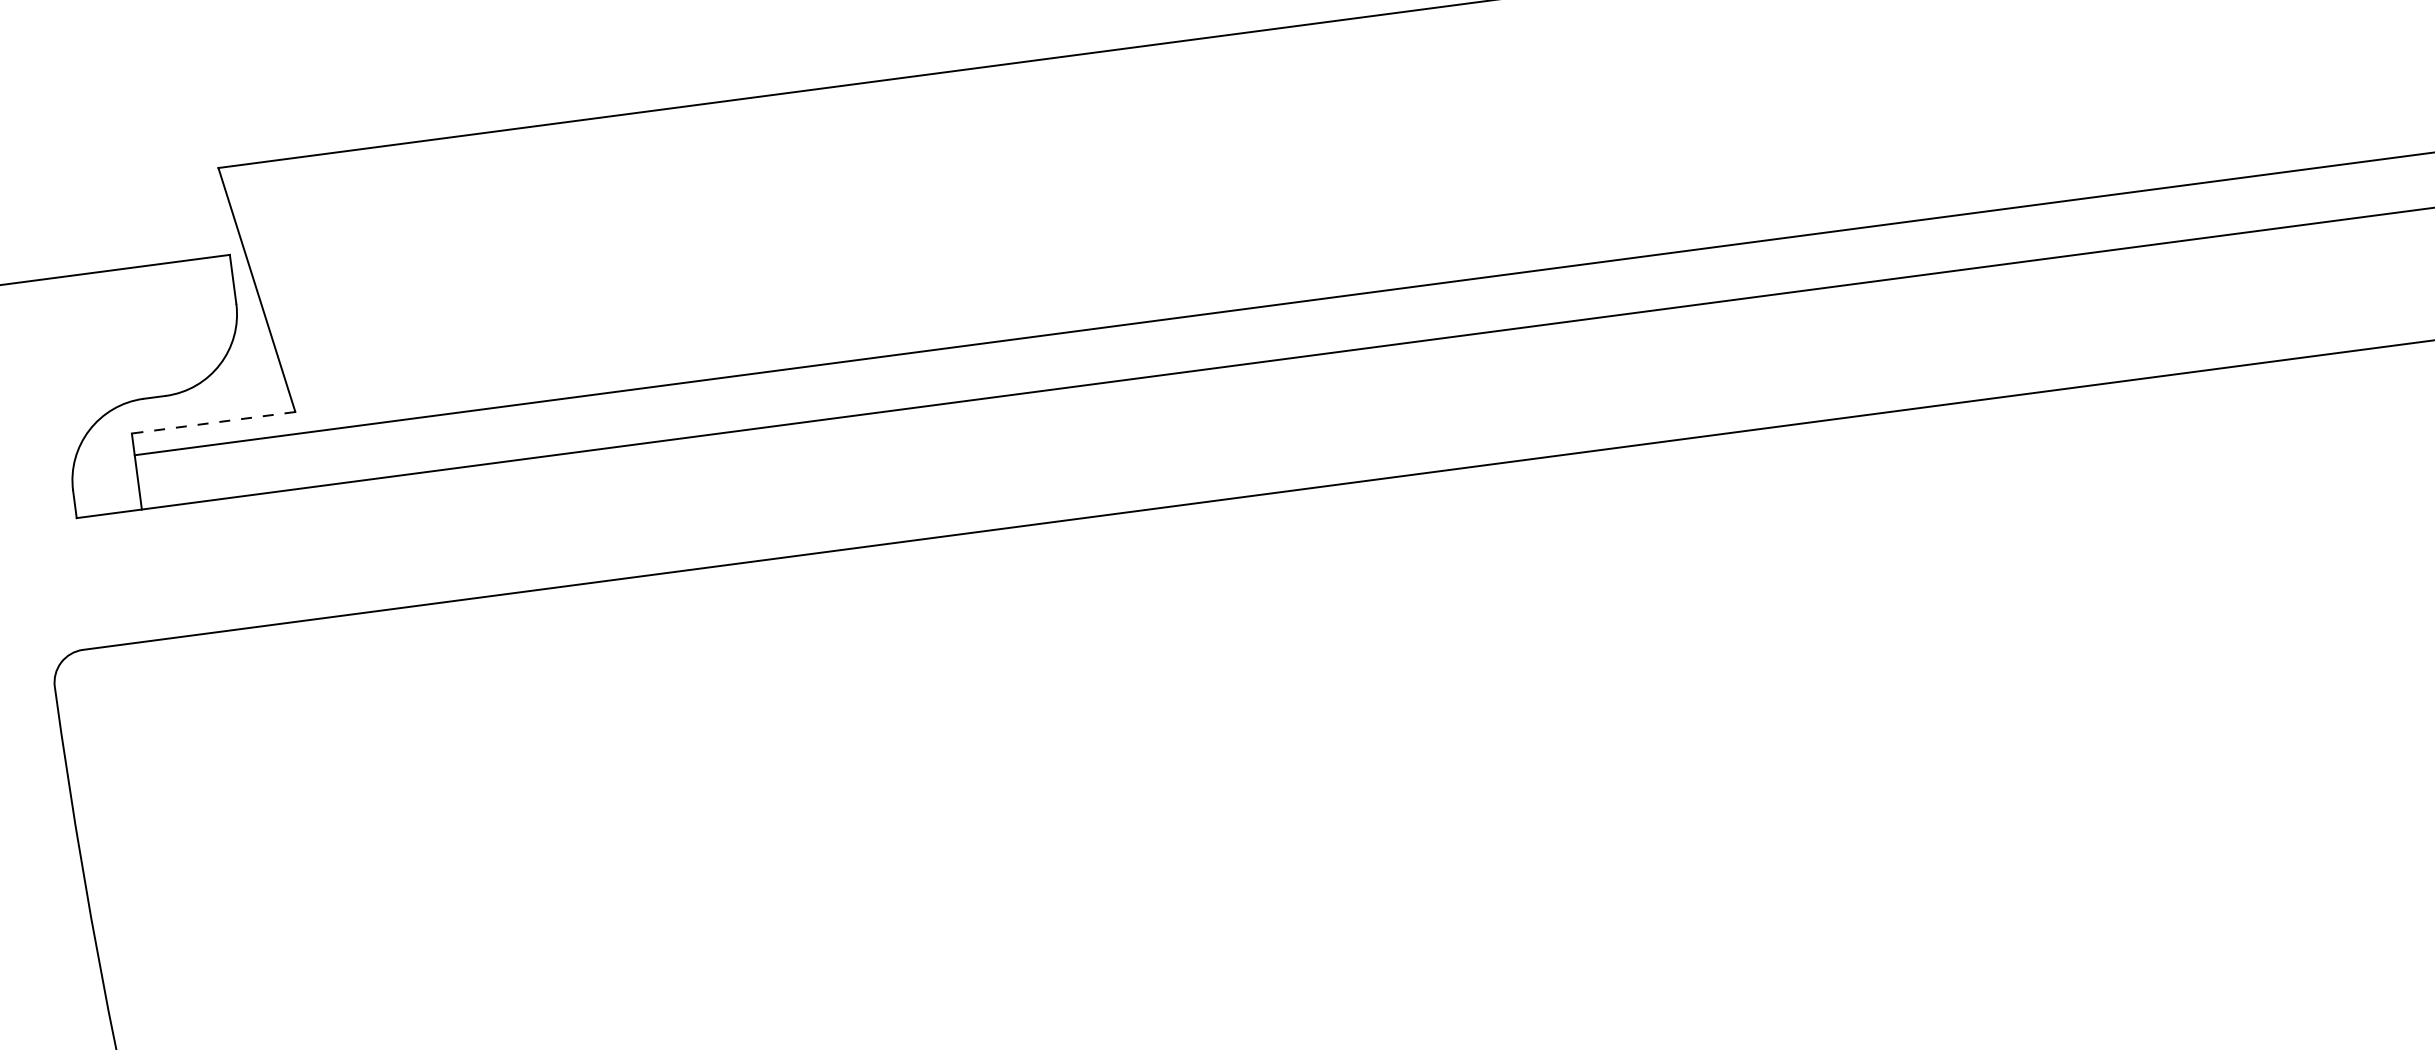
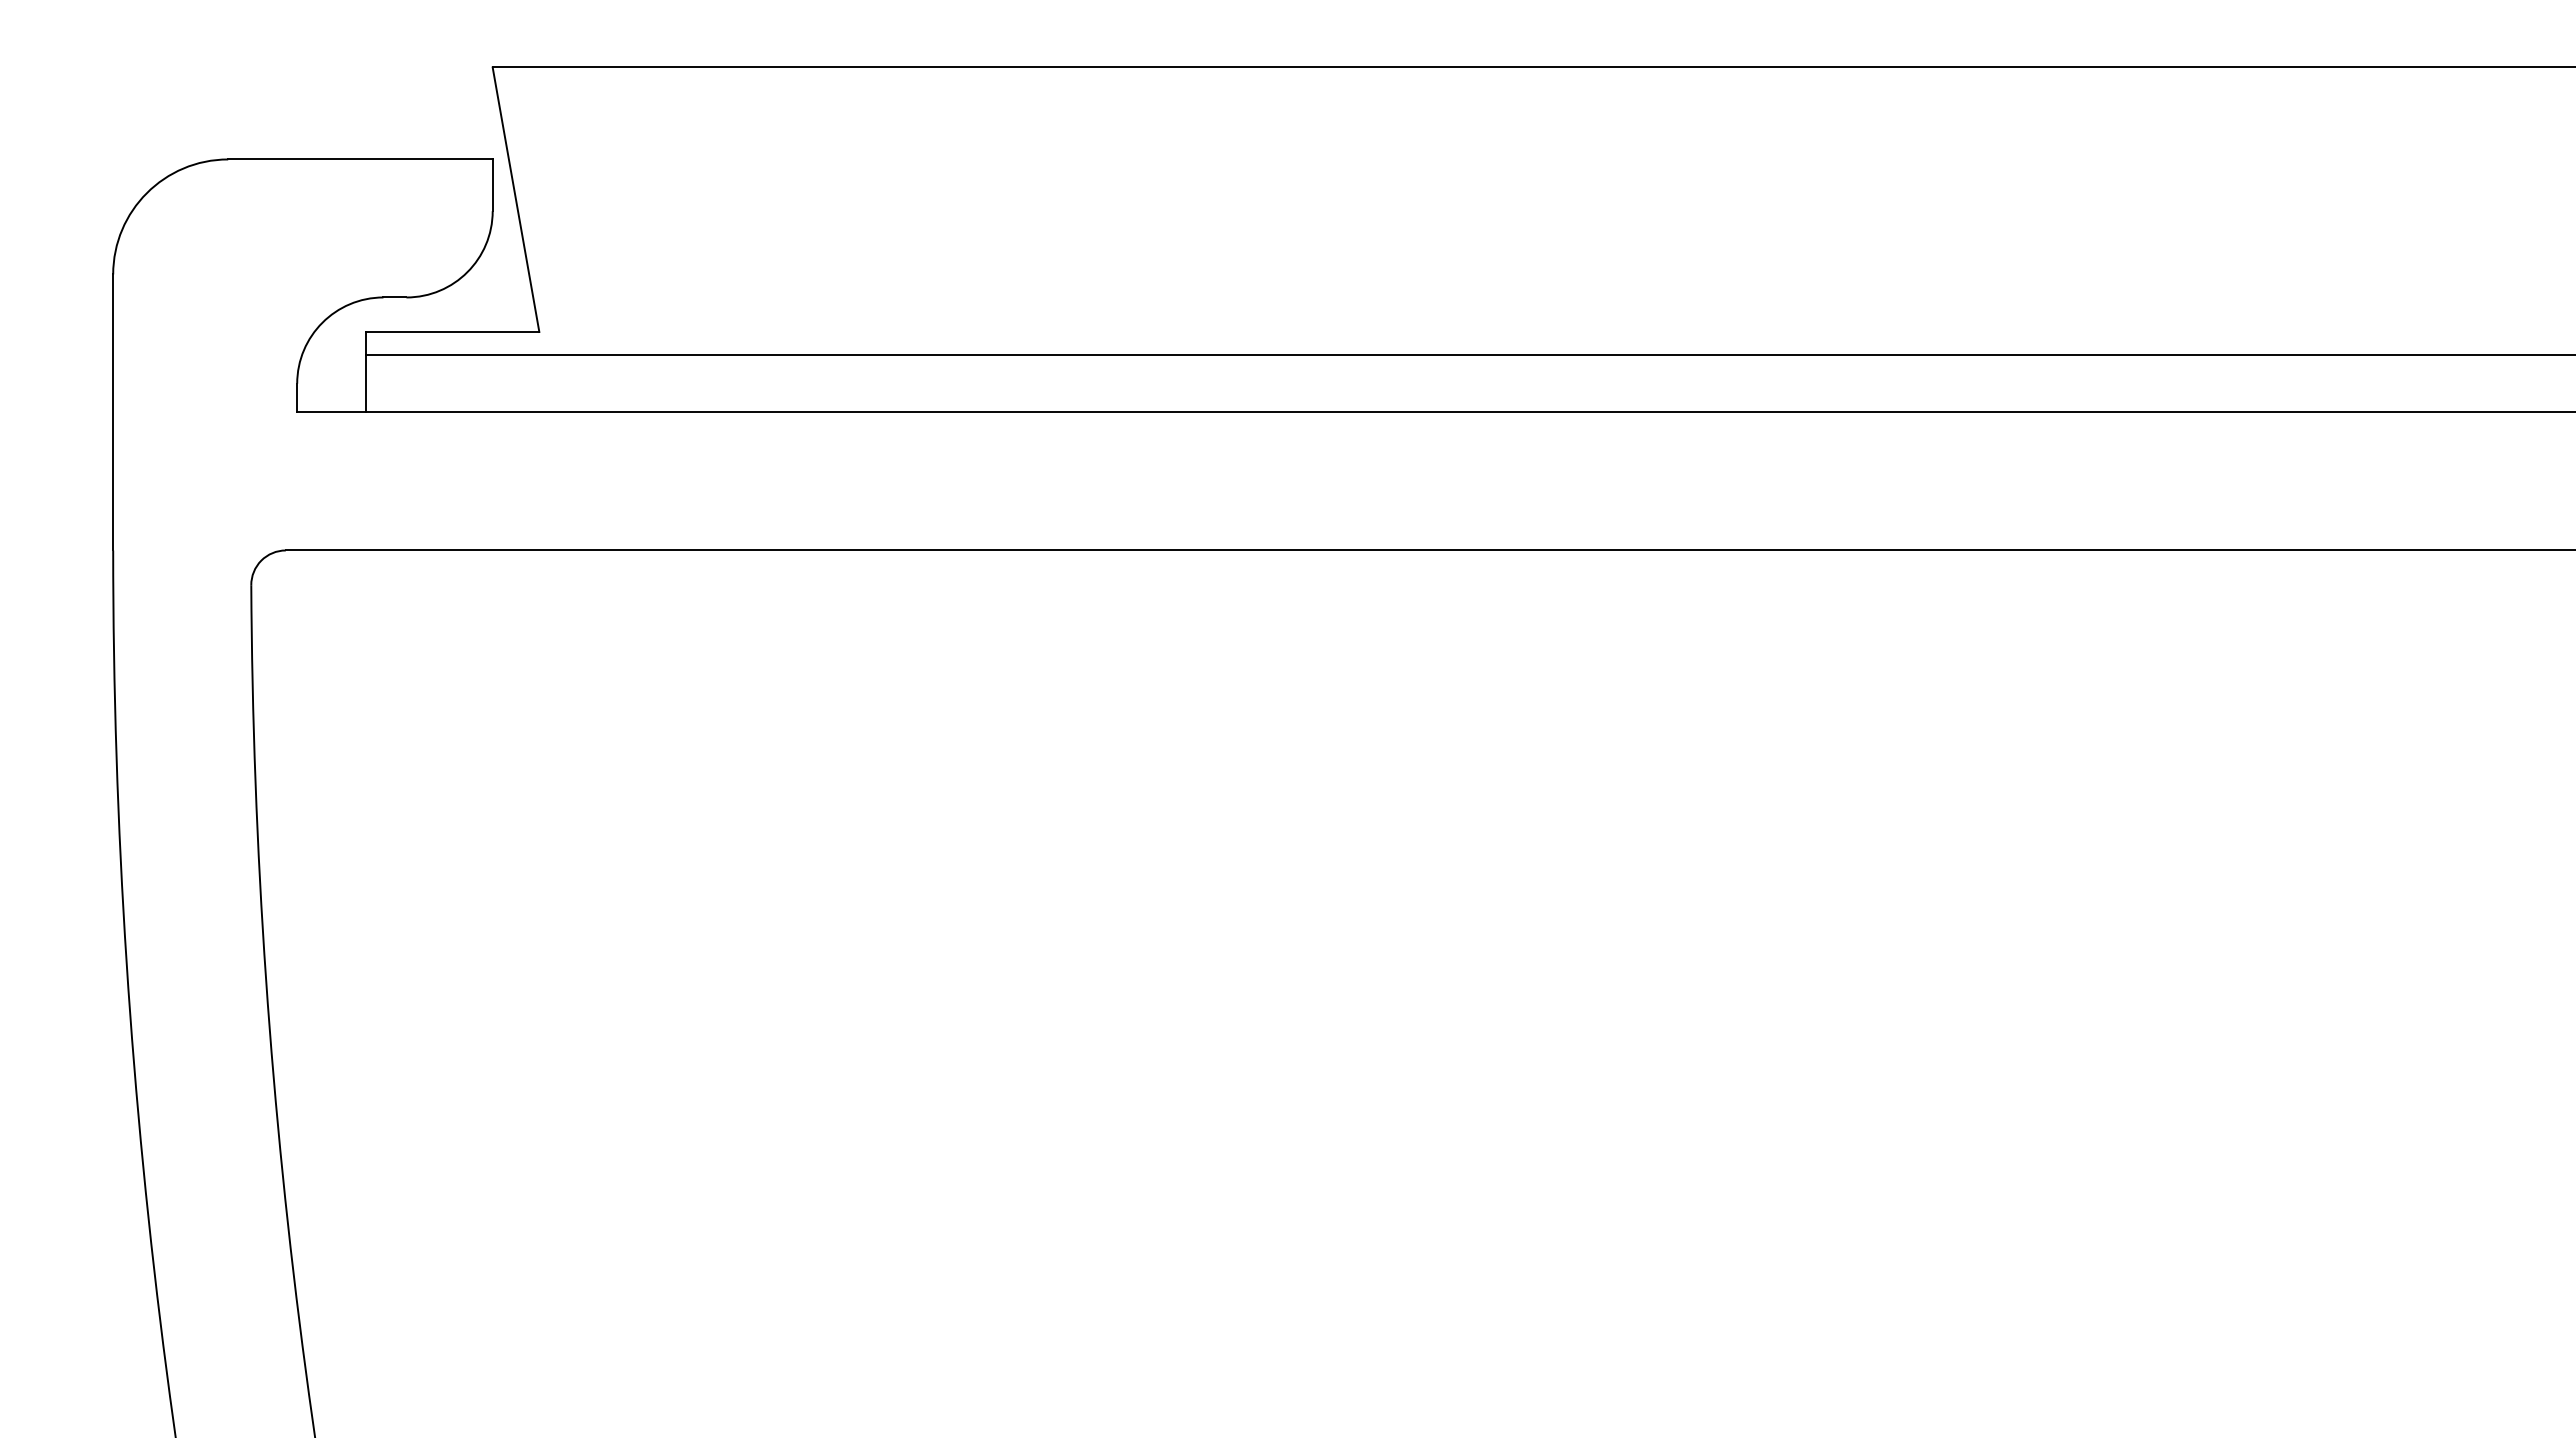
line: (213, 422) -> (452, 331), dashed -> solid

